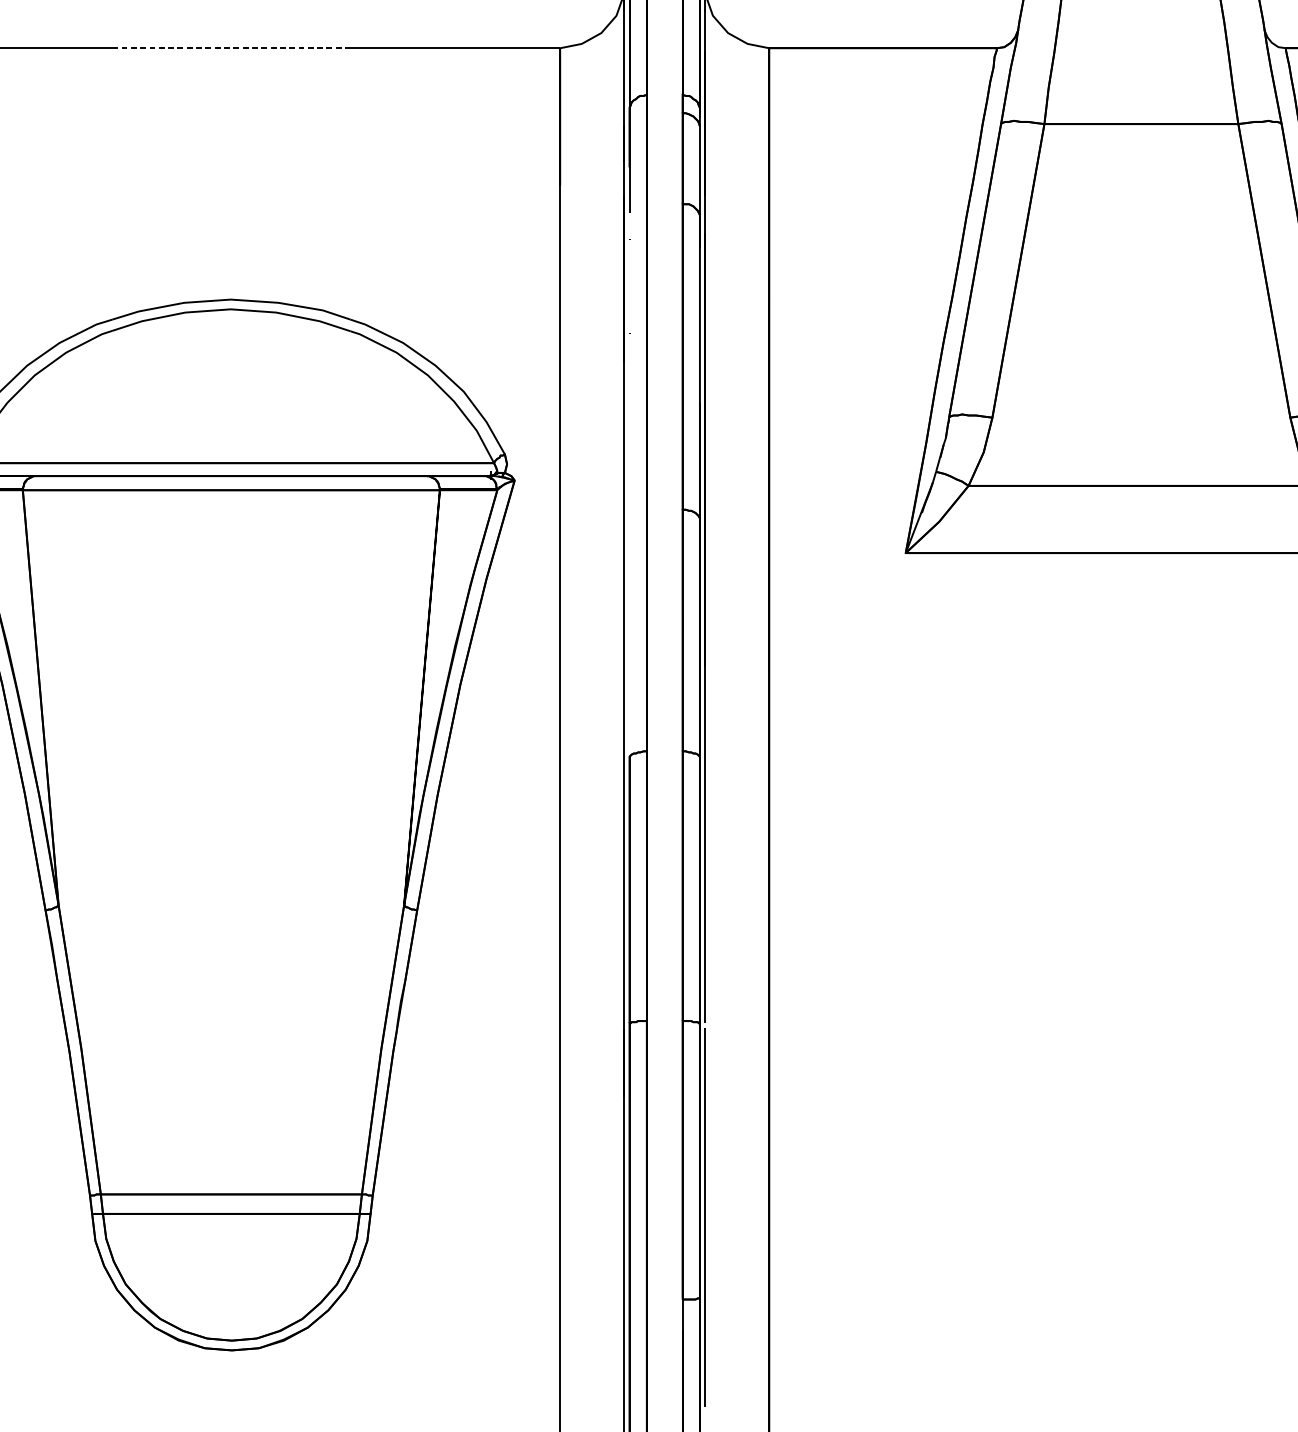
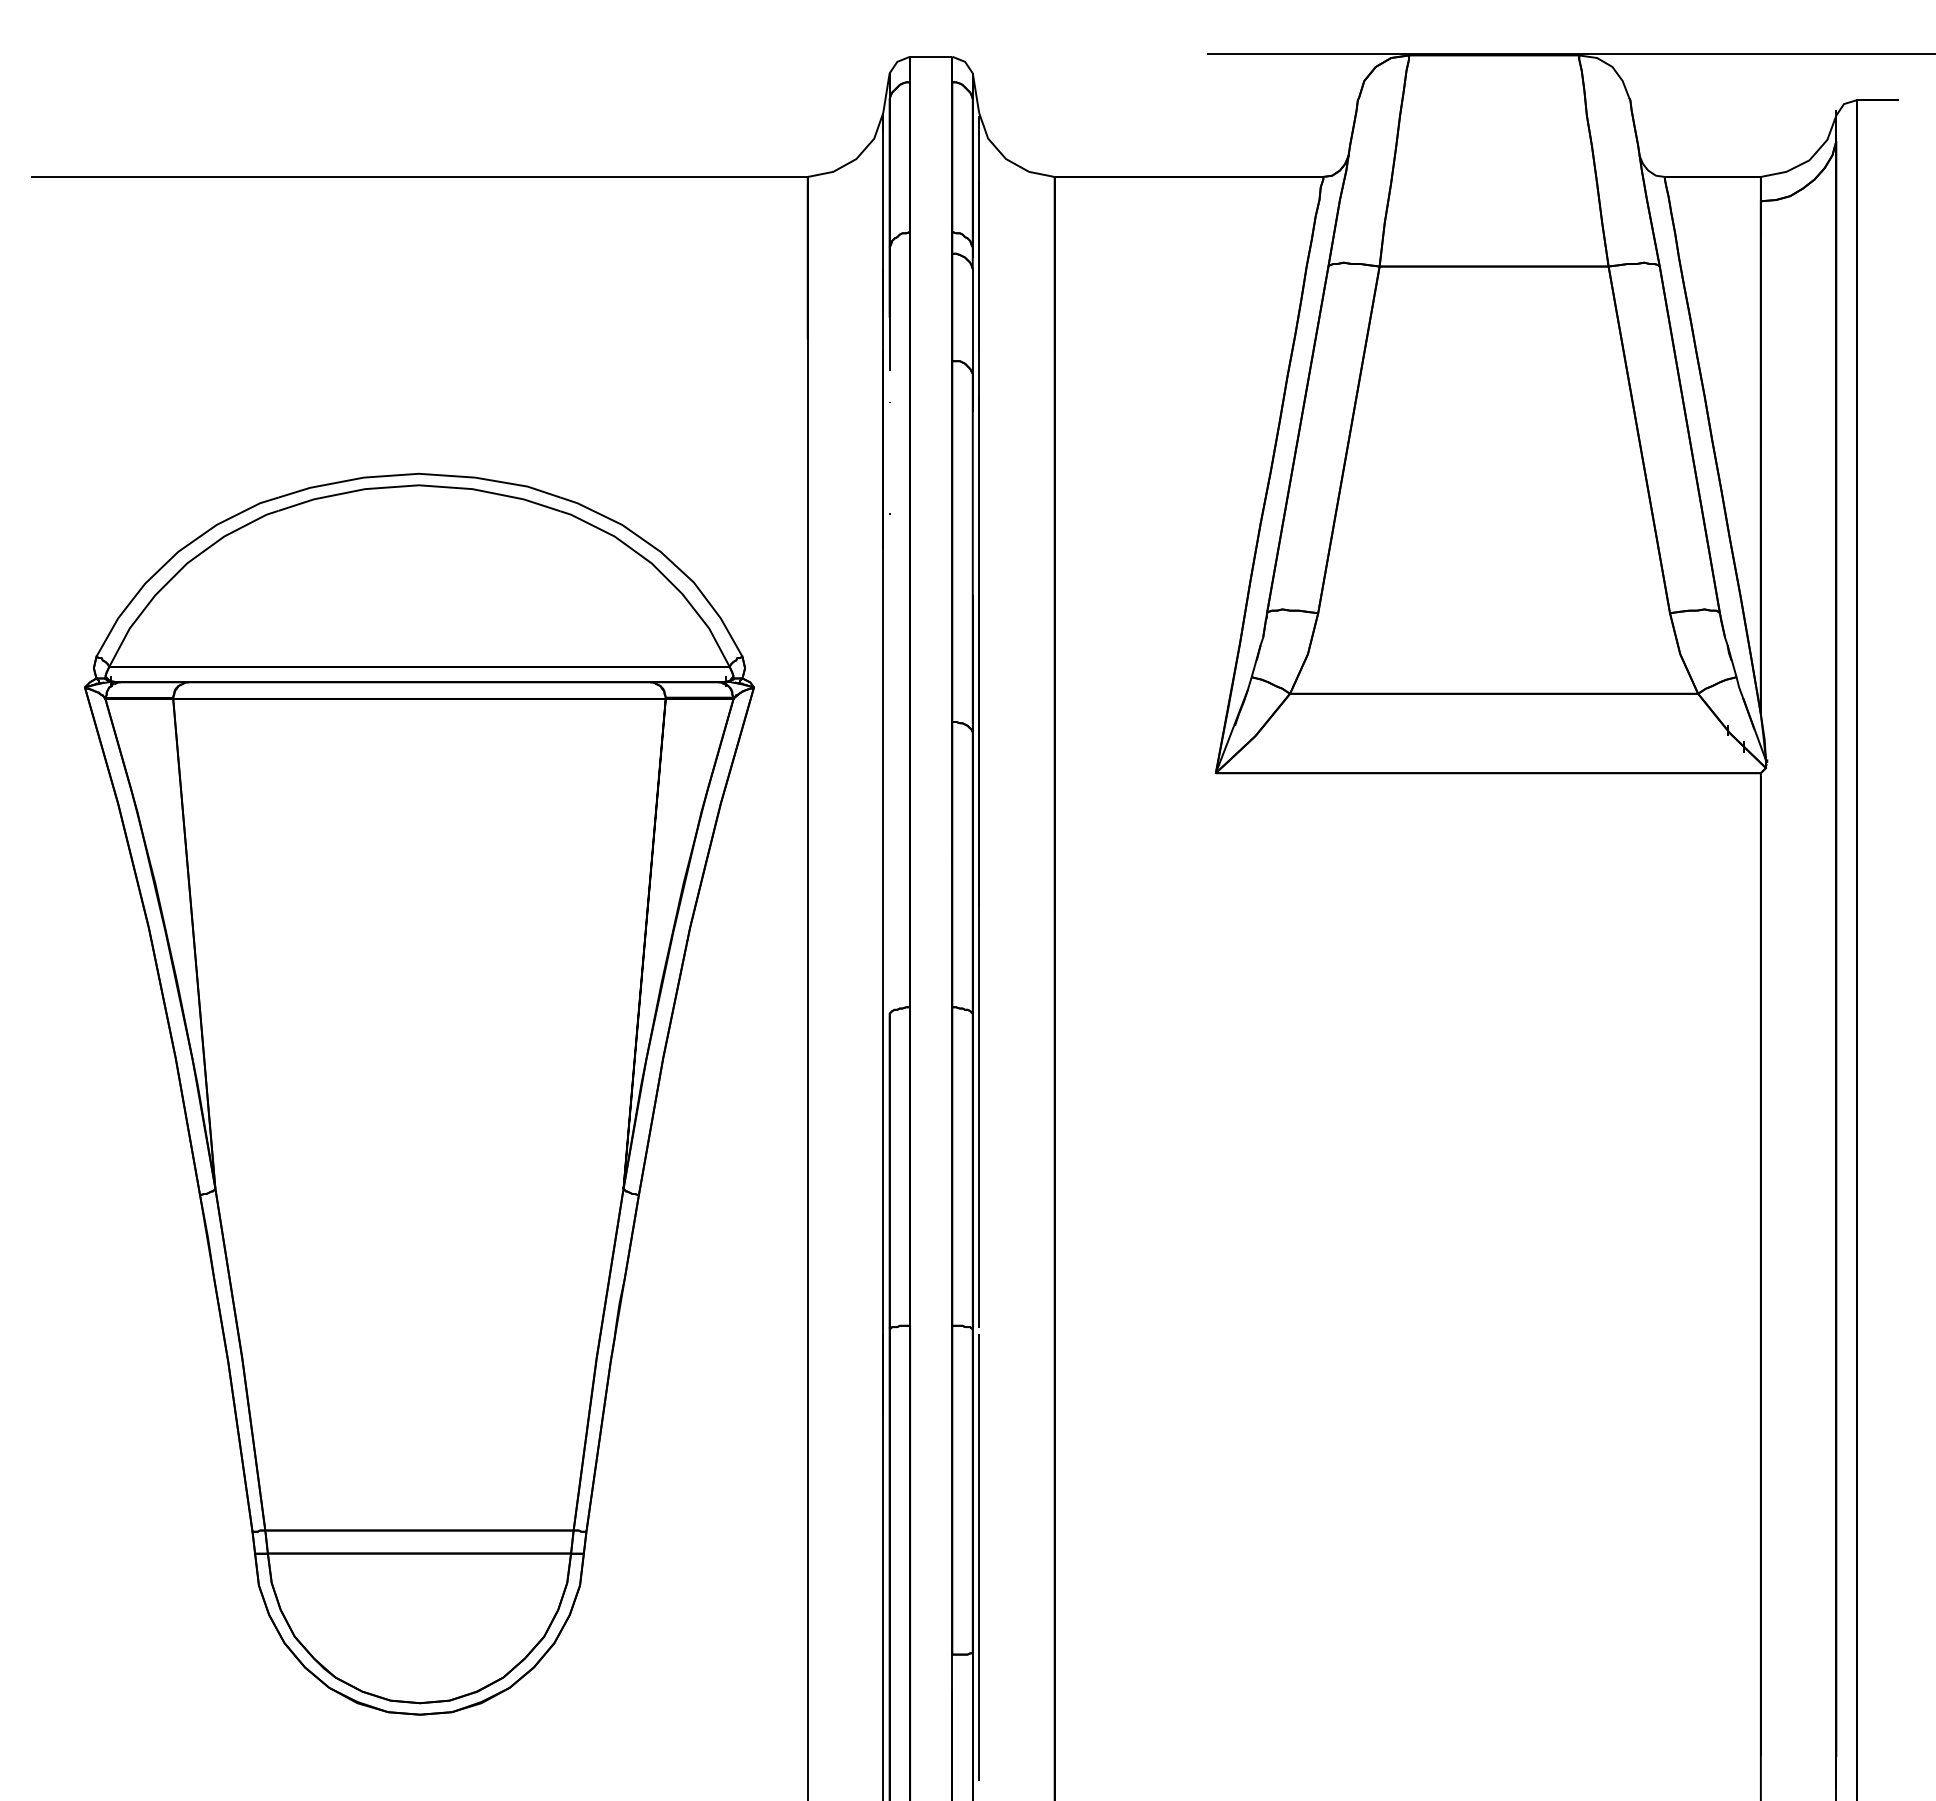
line: (231, 47) -> (419, 176), dashed -> solid

